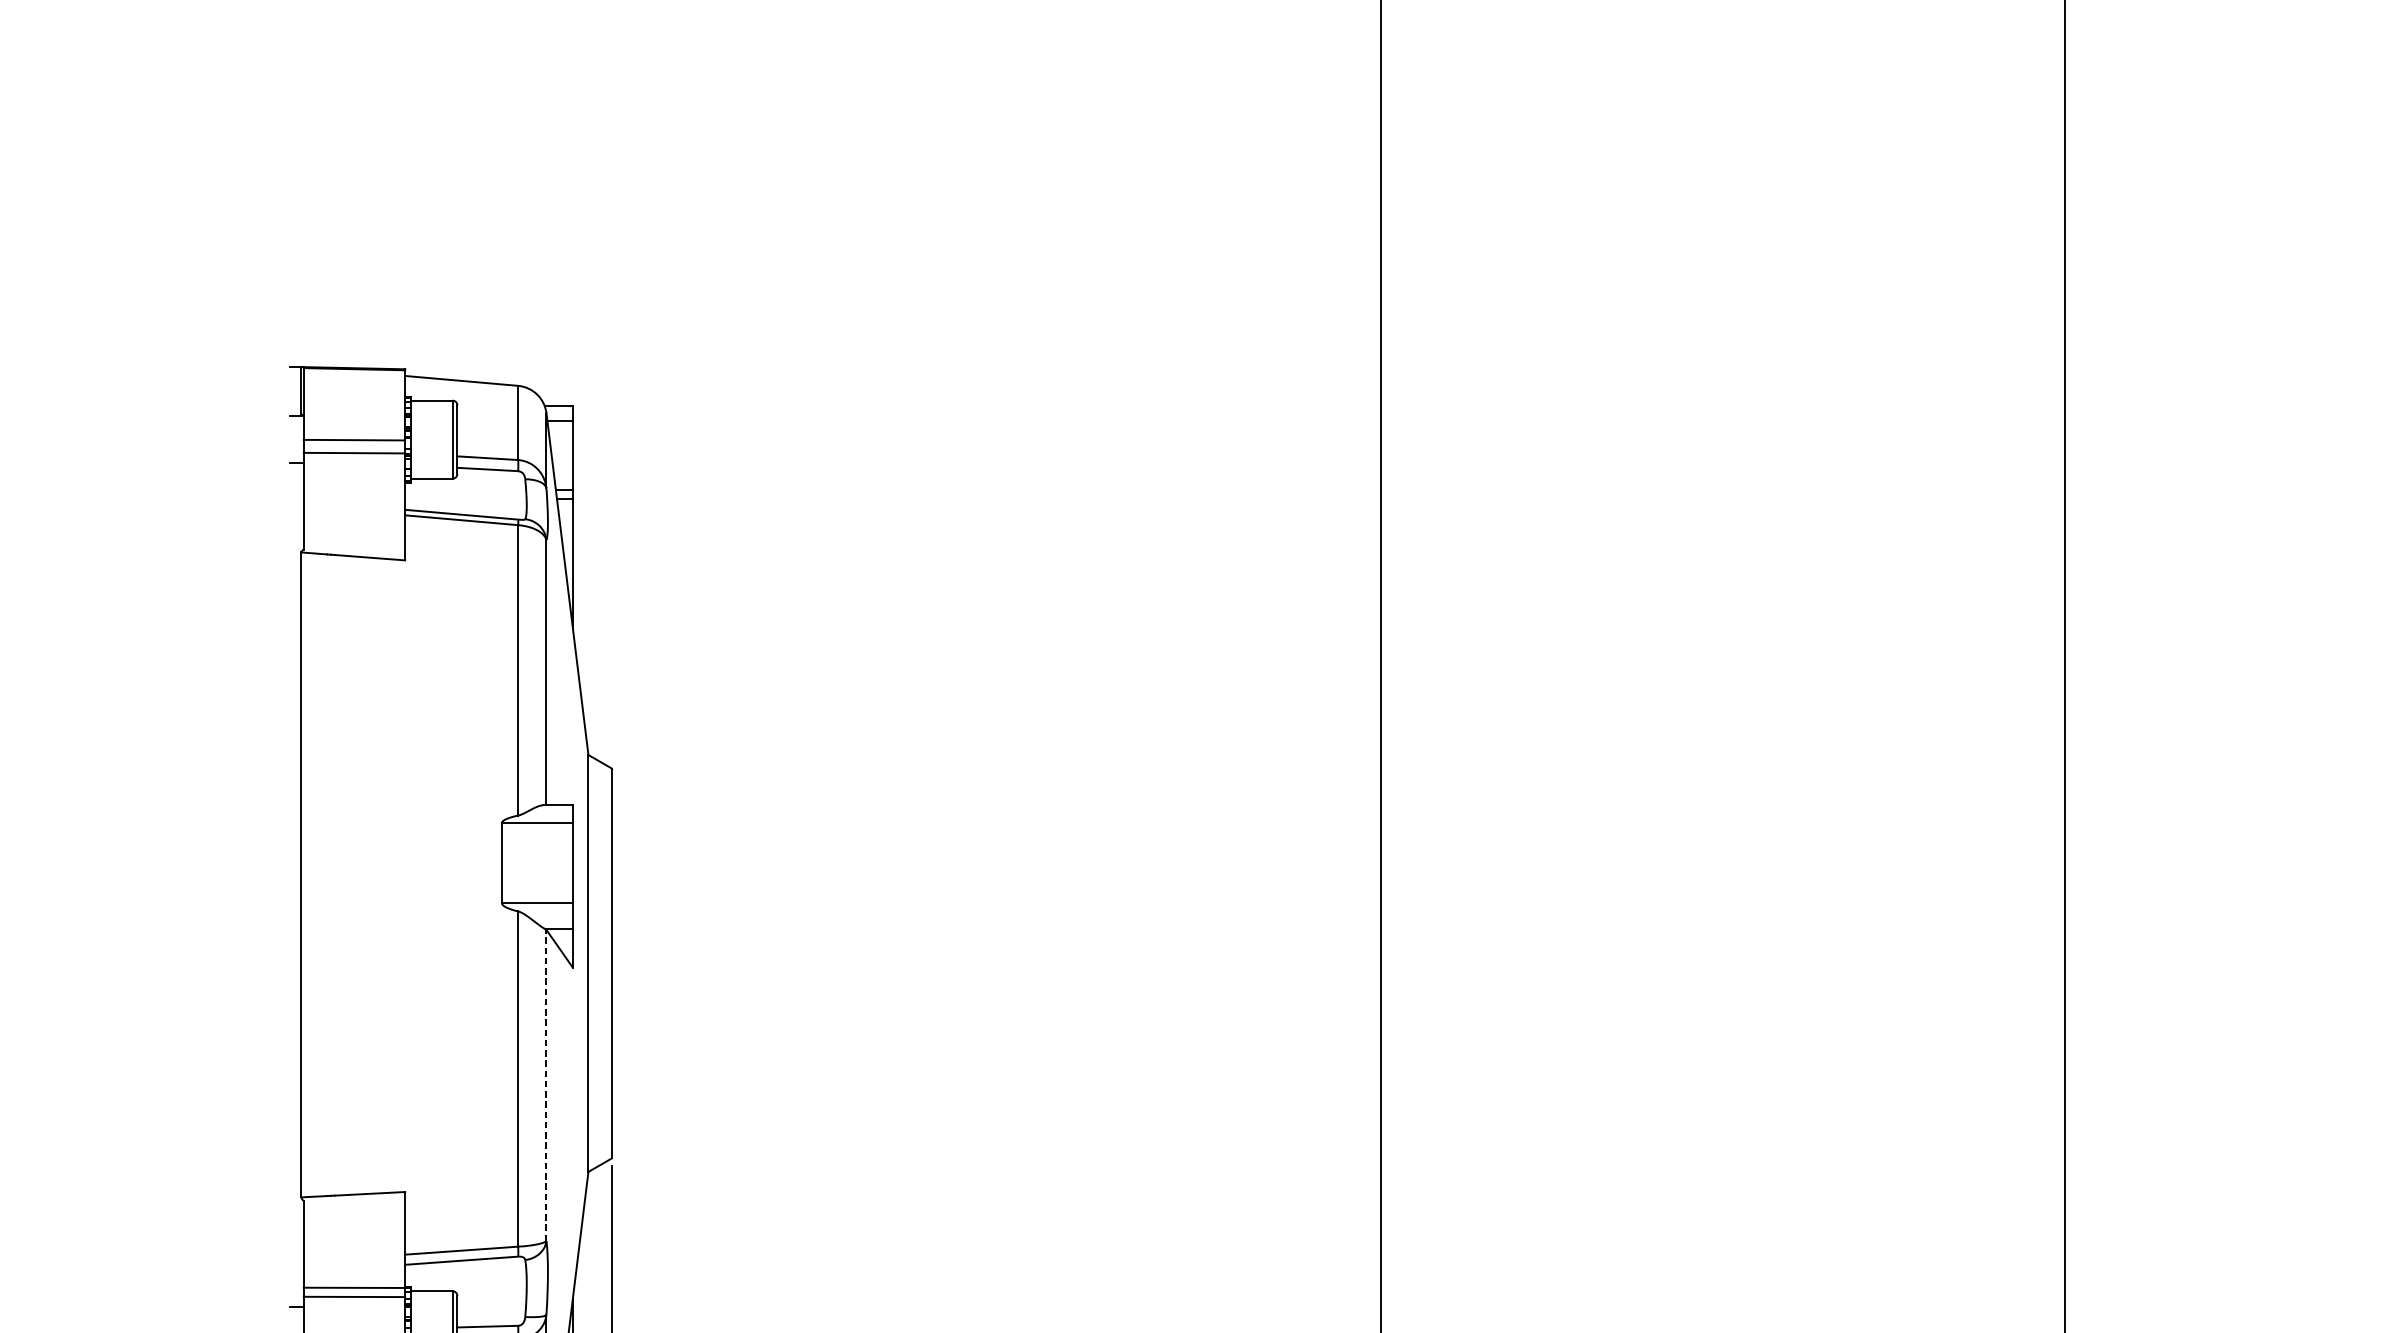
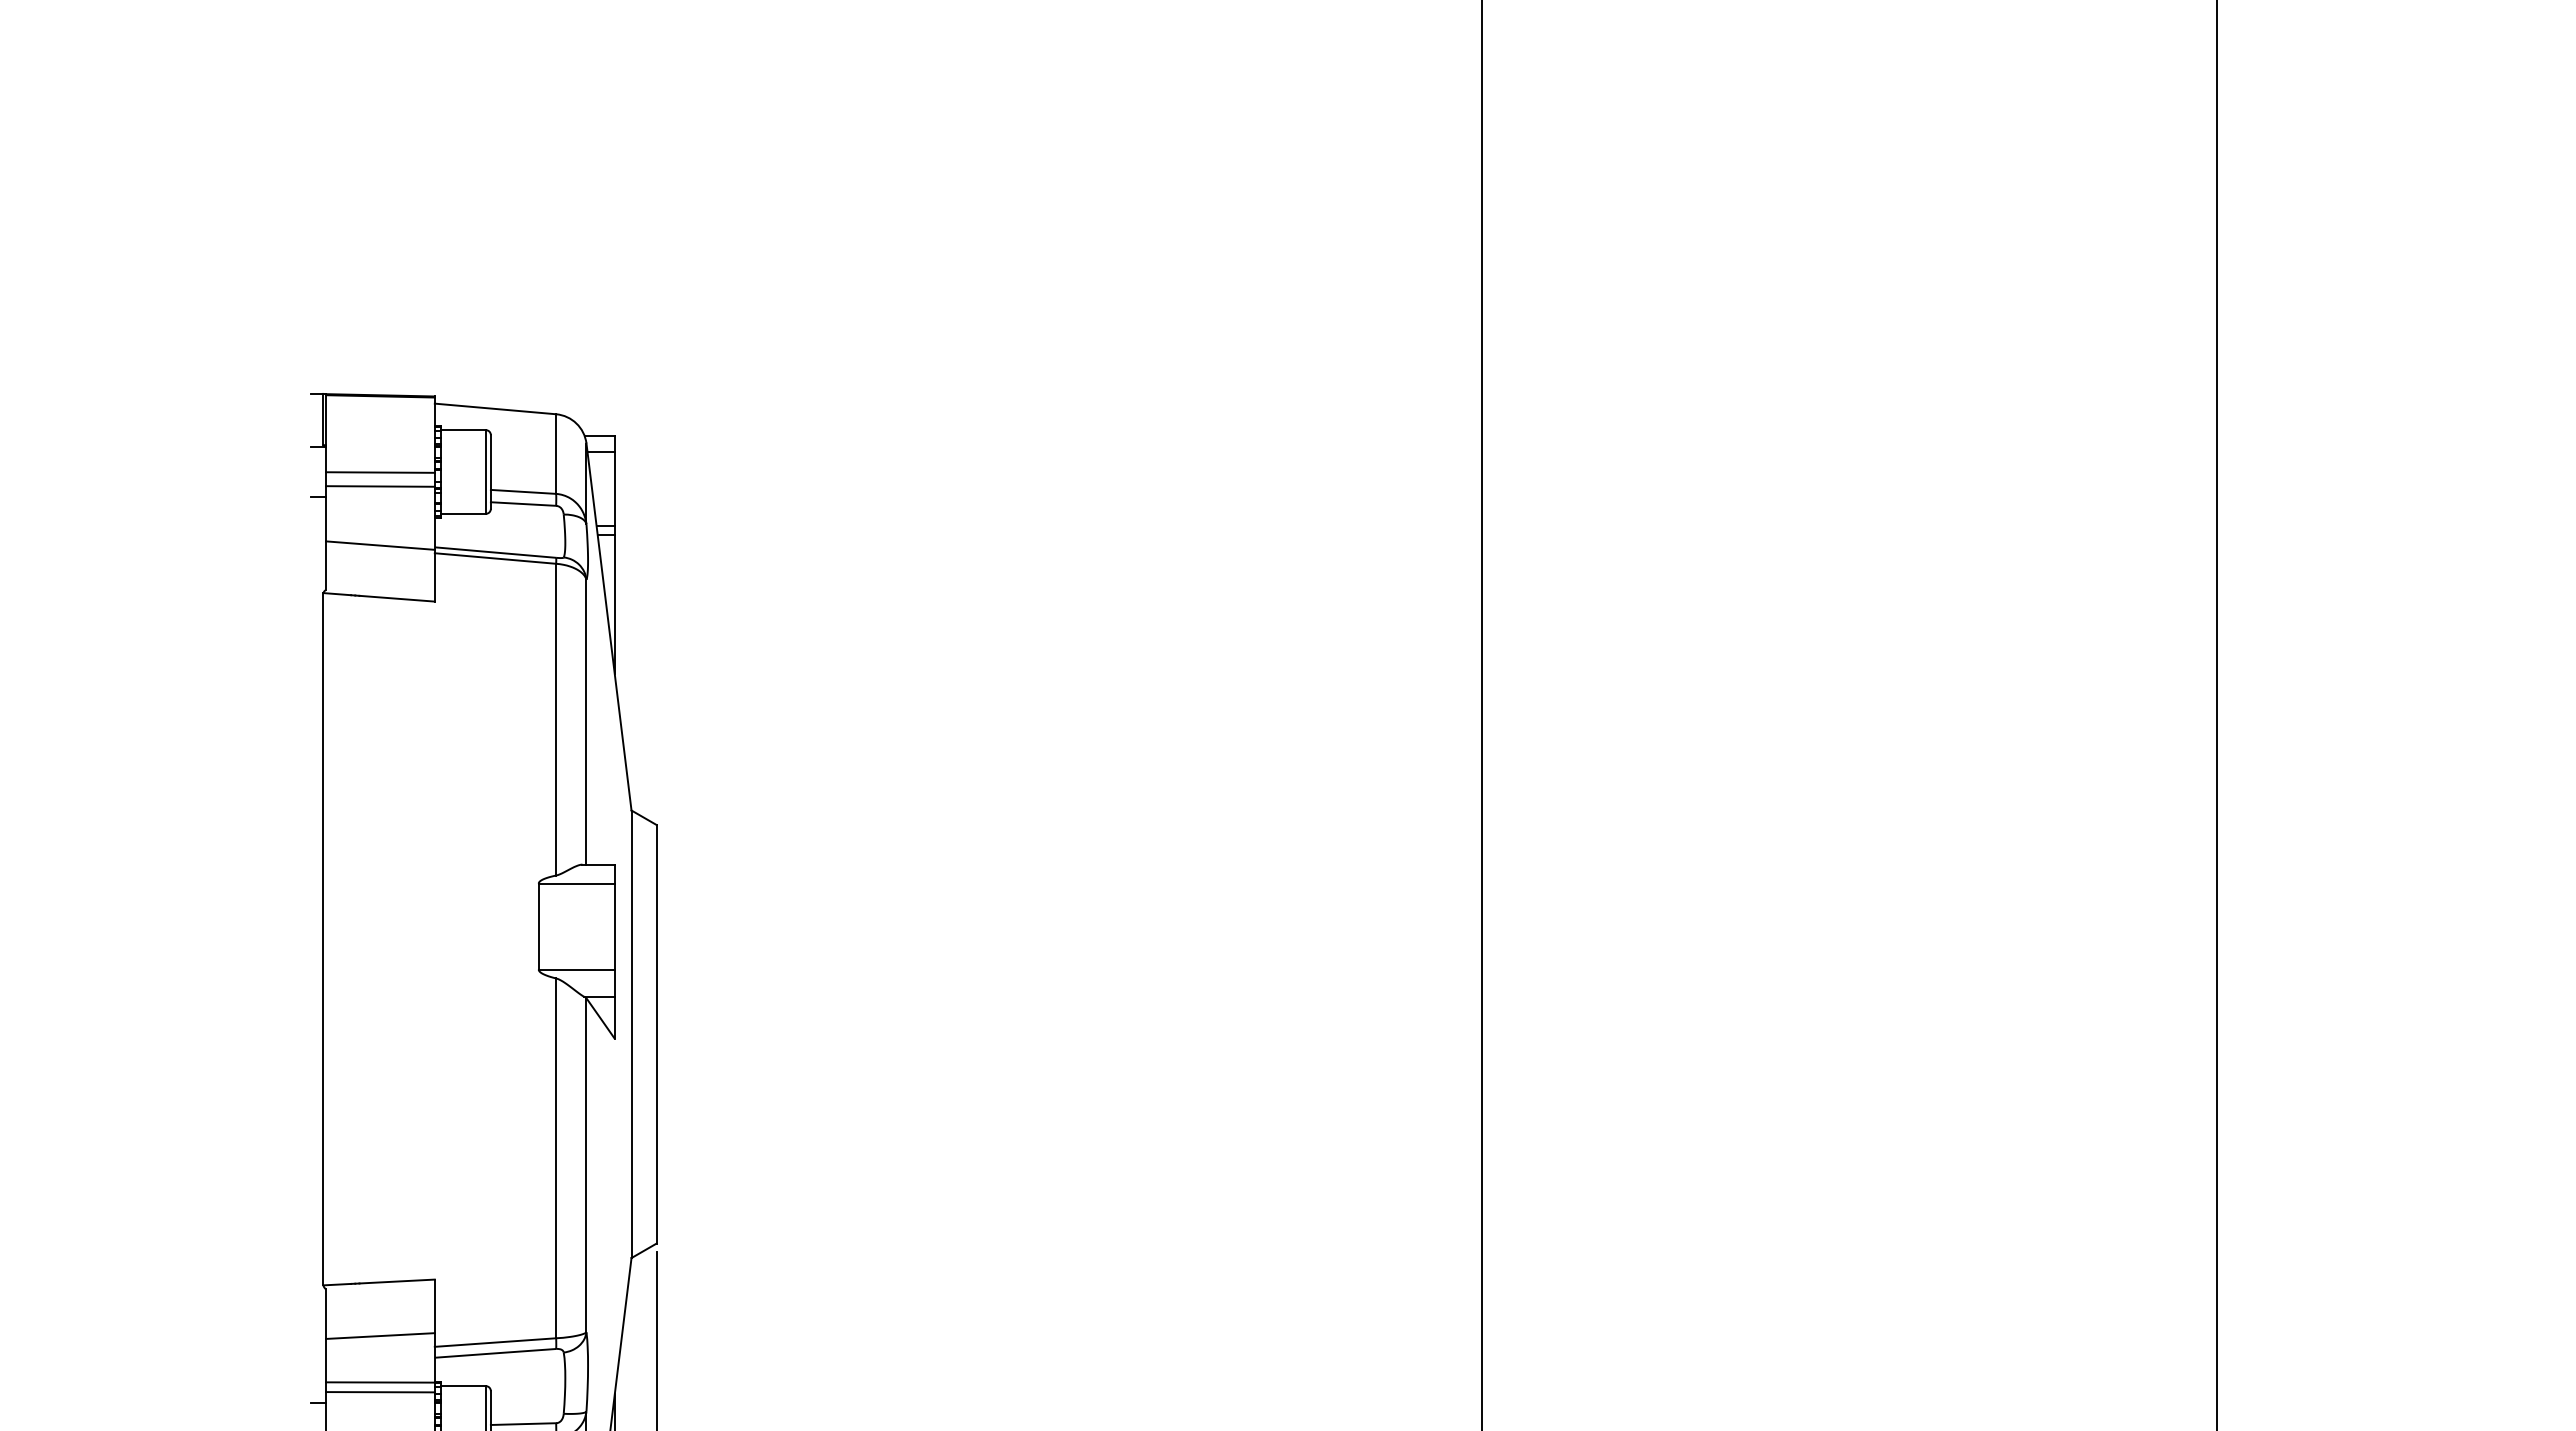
line: (354, 508) -> (380, 545), added
line: (546, 1084) -> (586, 1164), dashed -> solid
line: (354, 1244) -> (380, 1335), added

